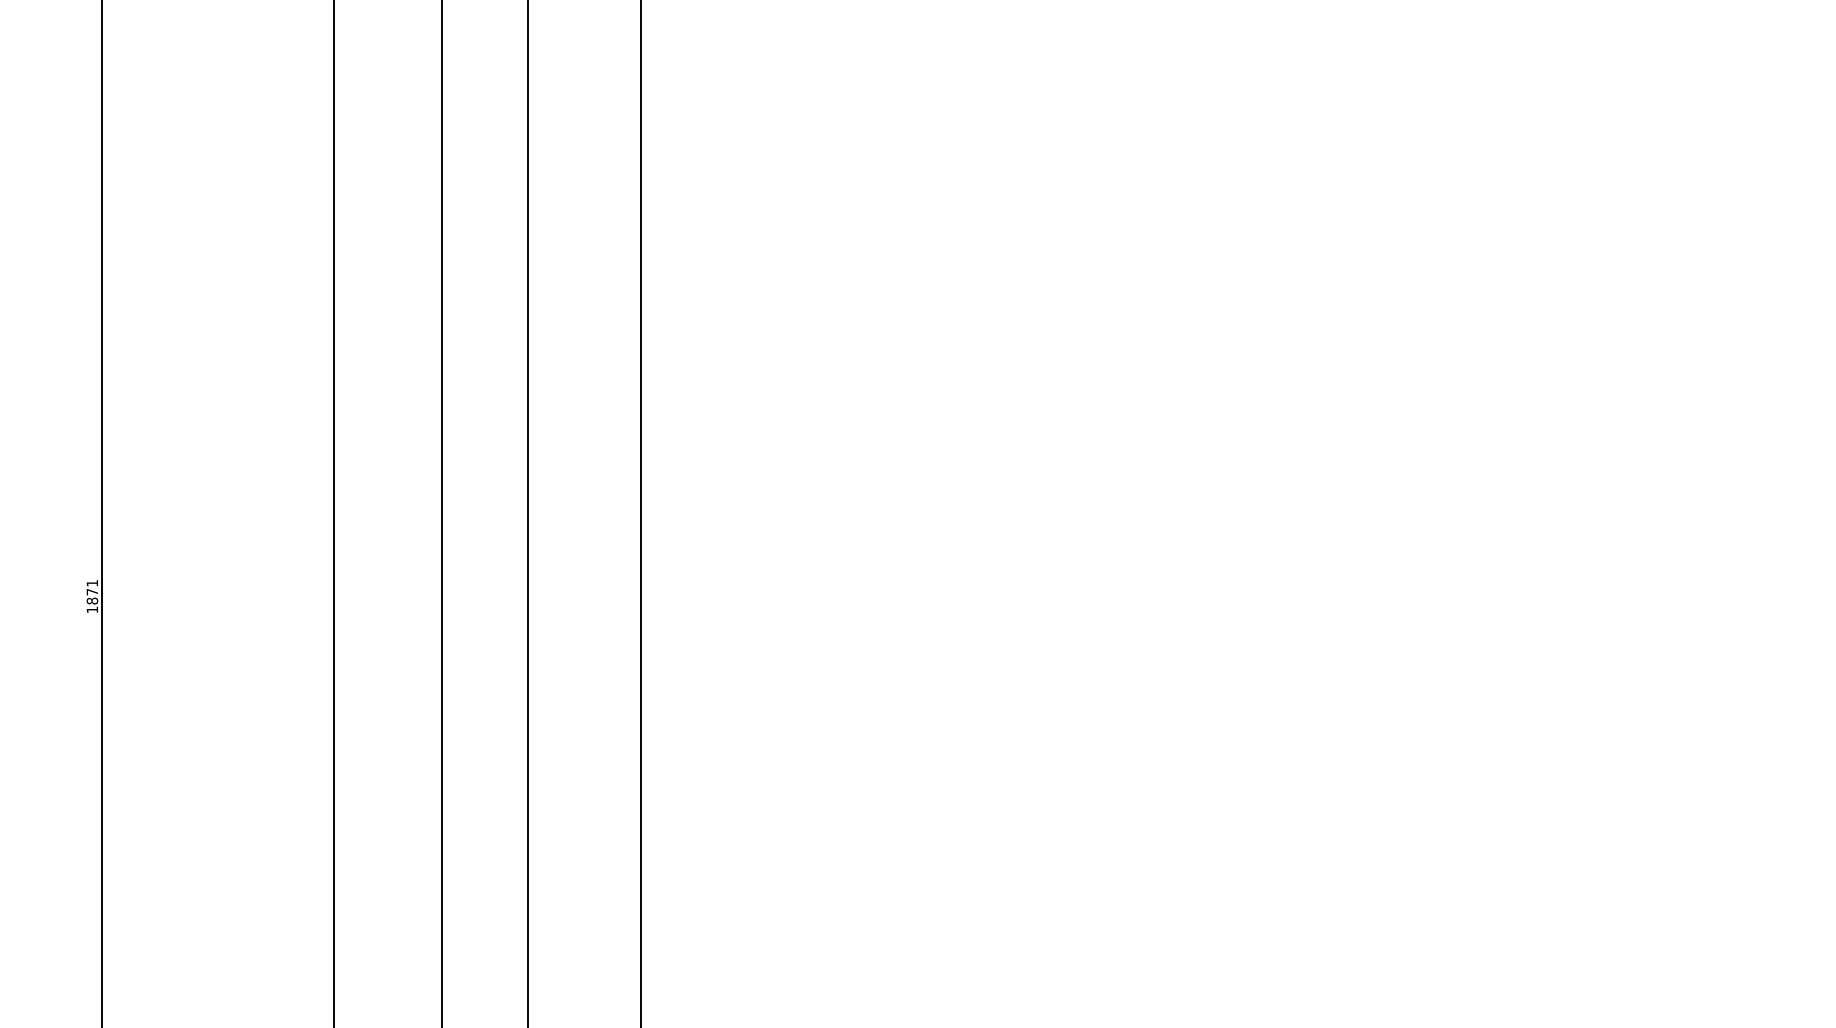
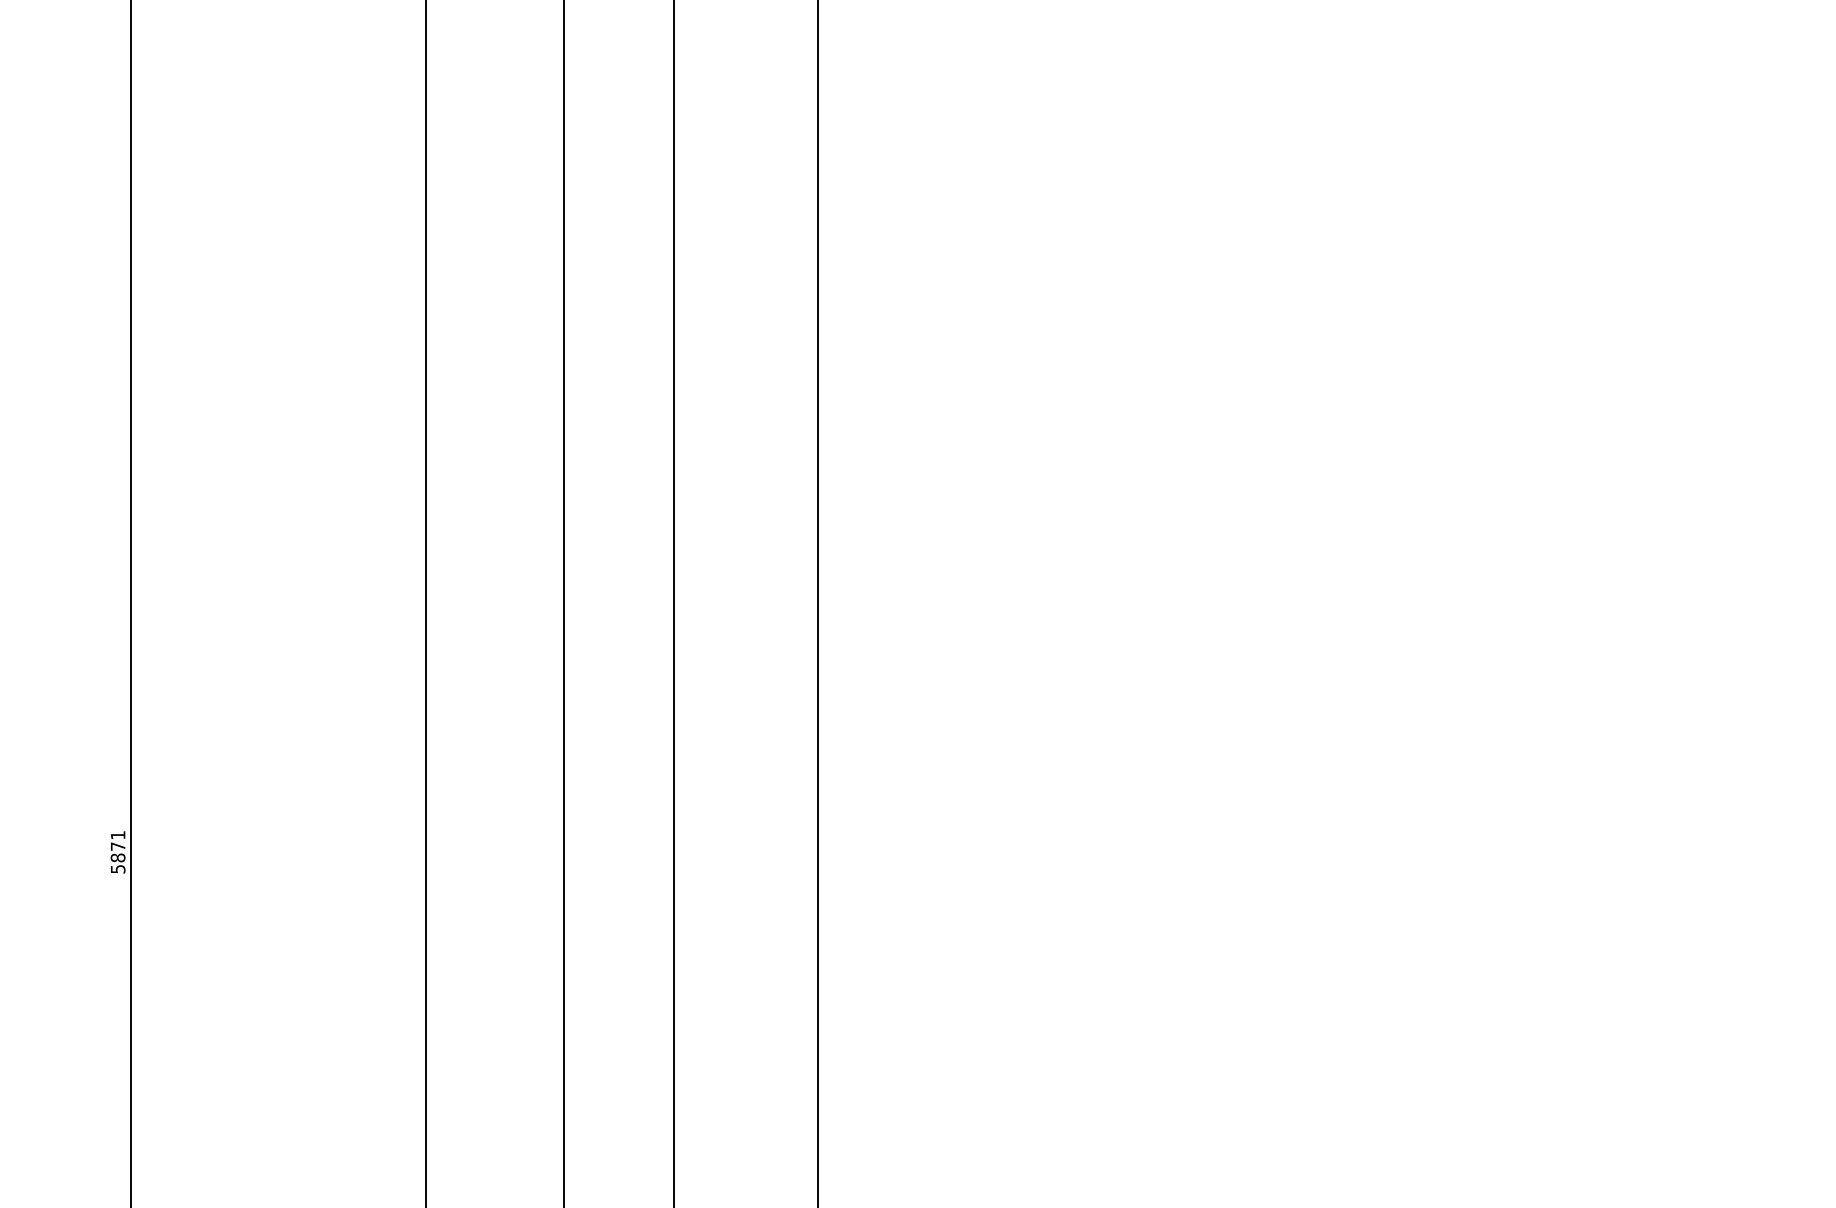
text: (92, 609) -> (118, 868), 1871 -> 5871

